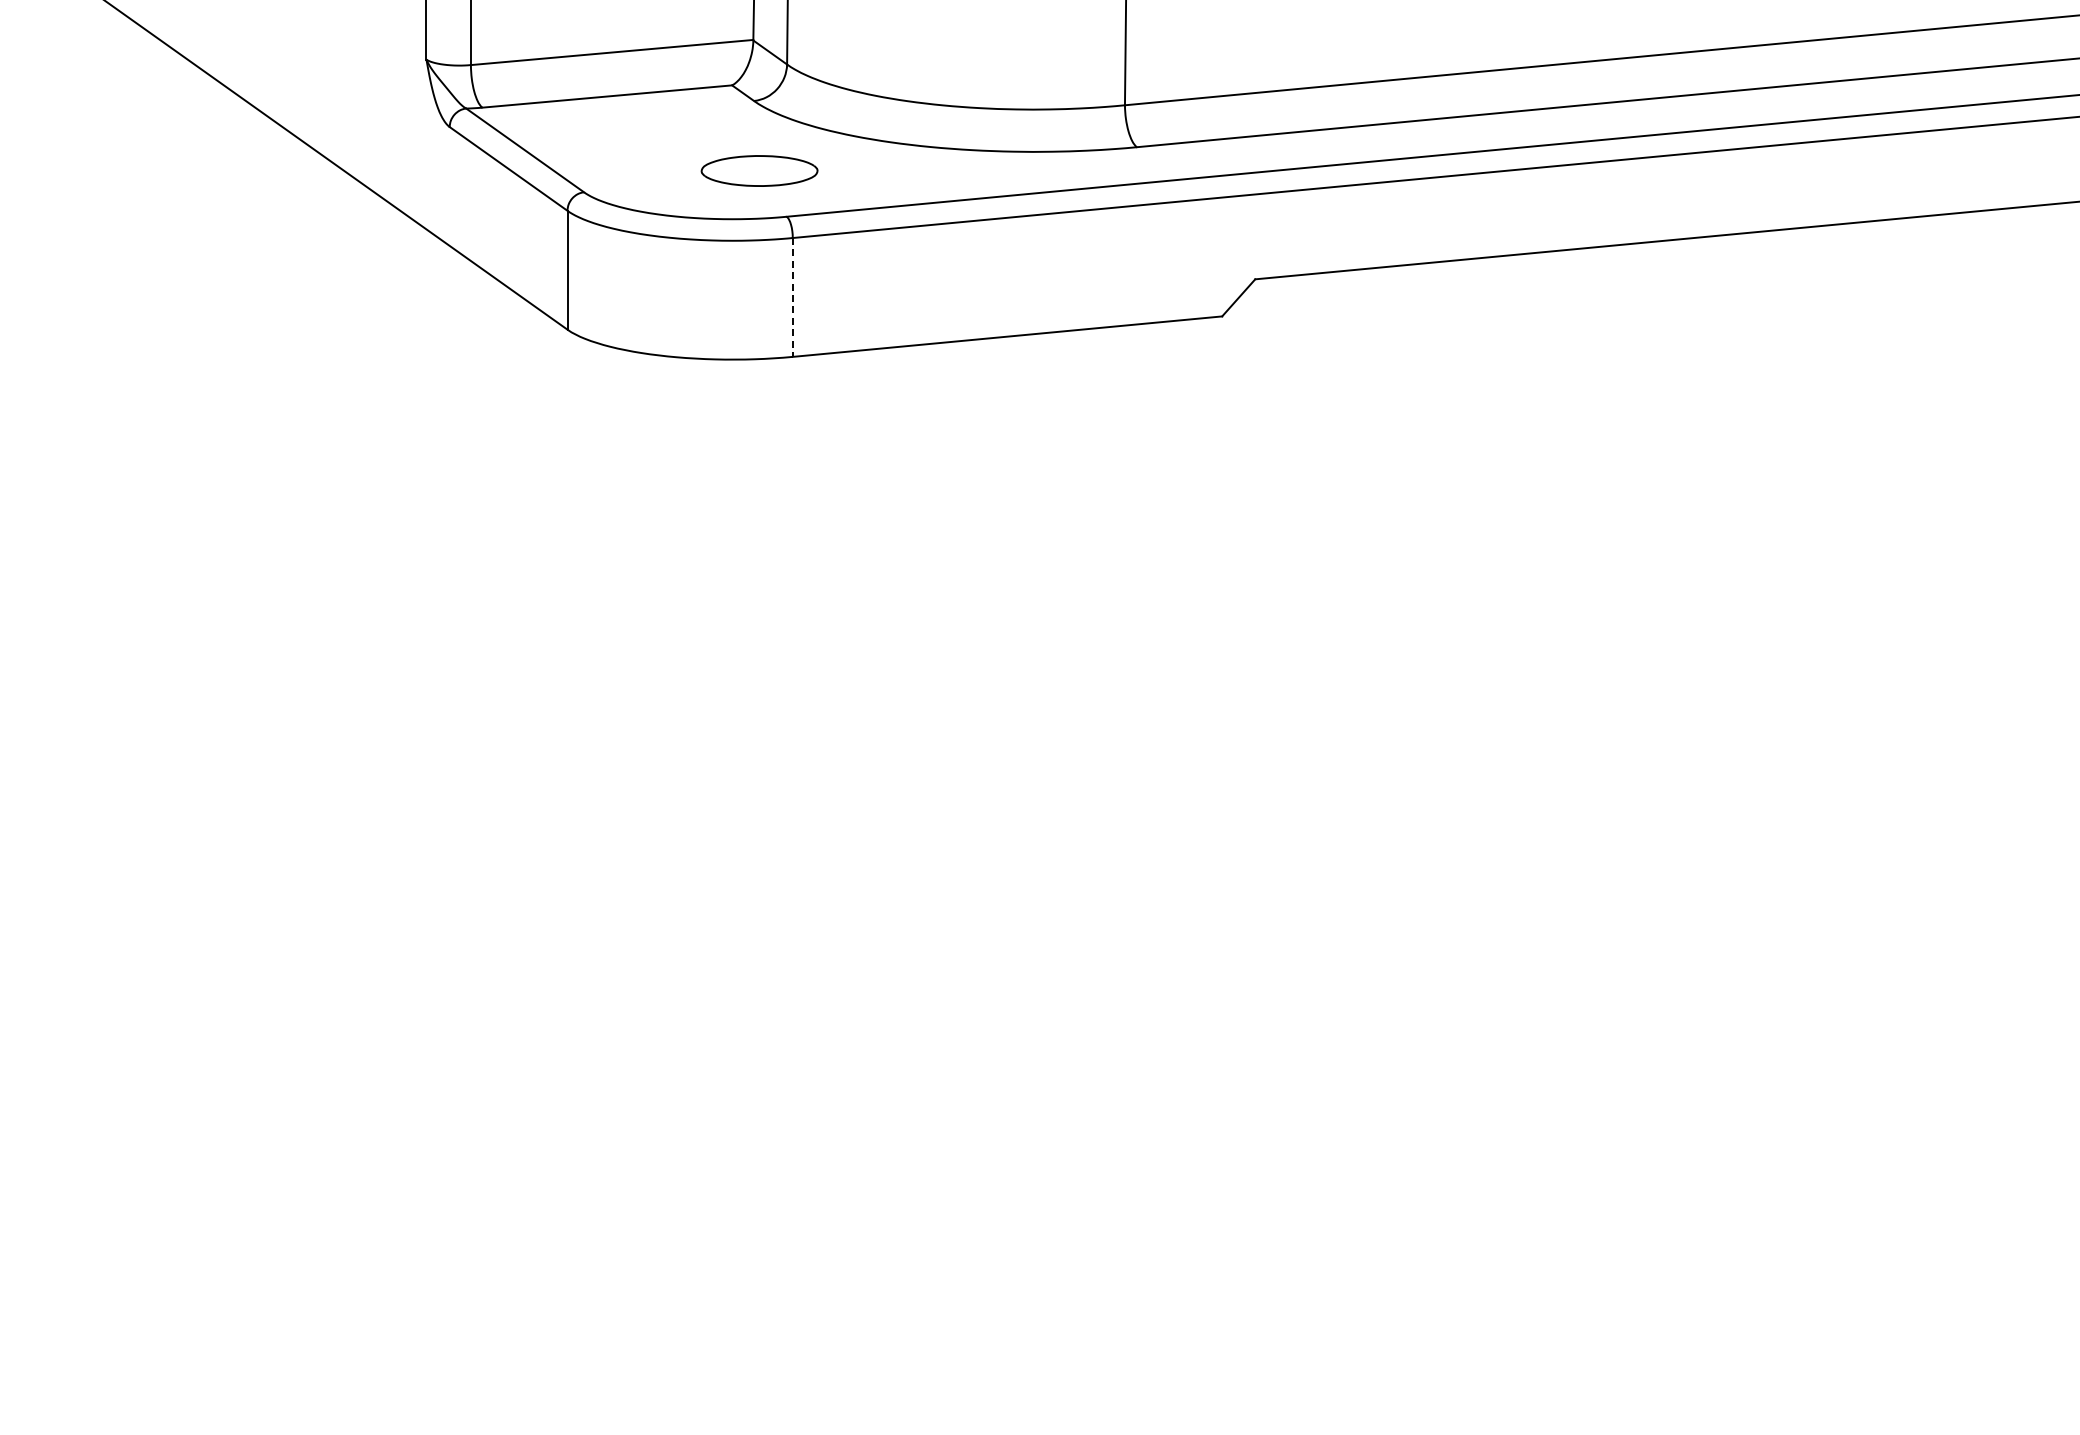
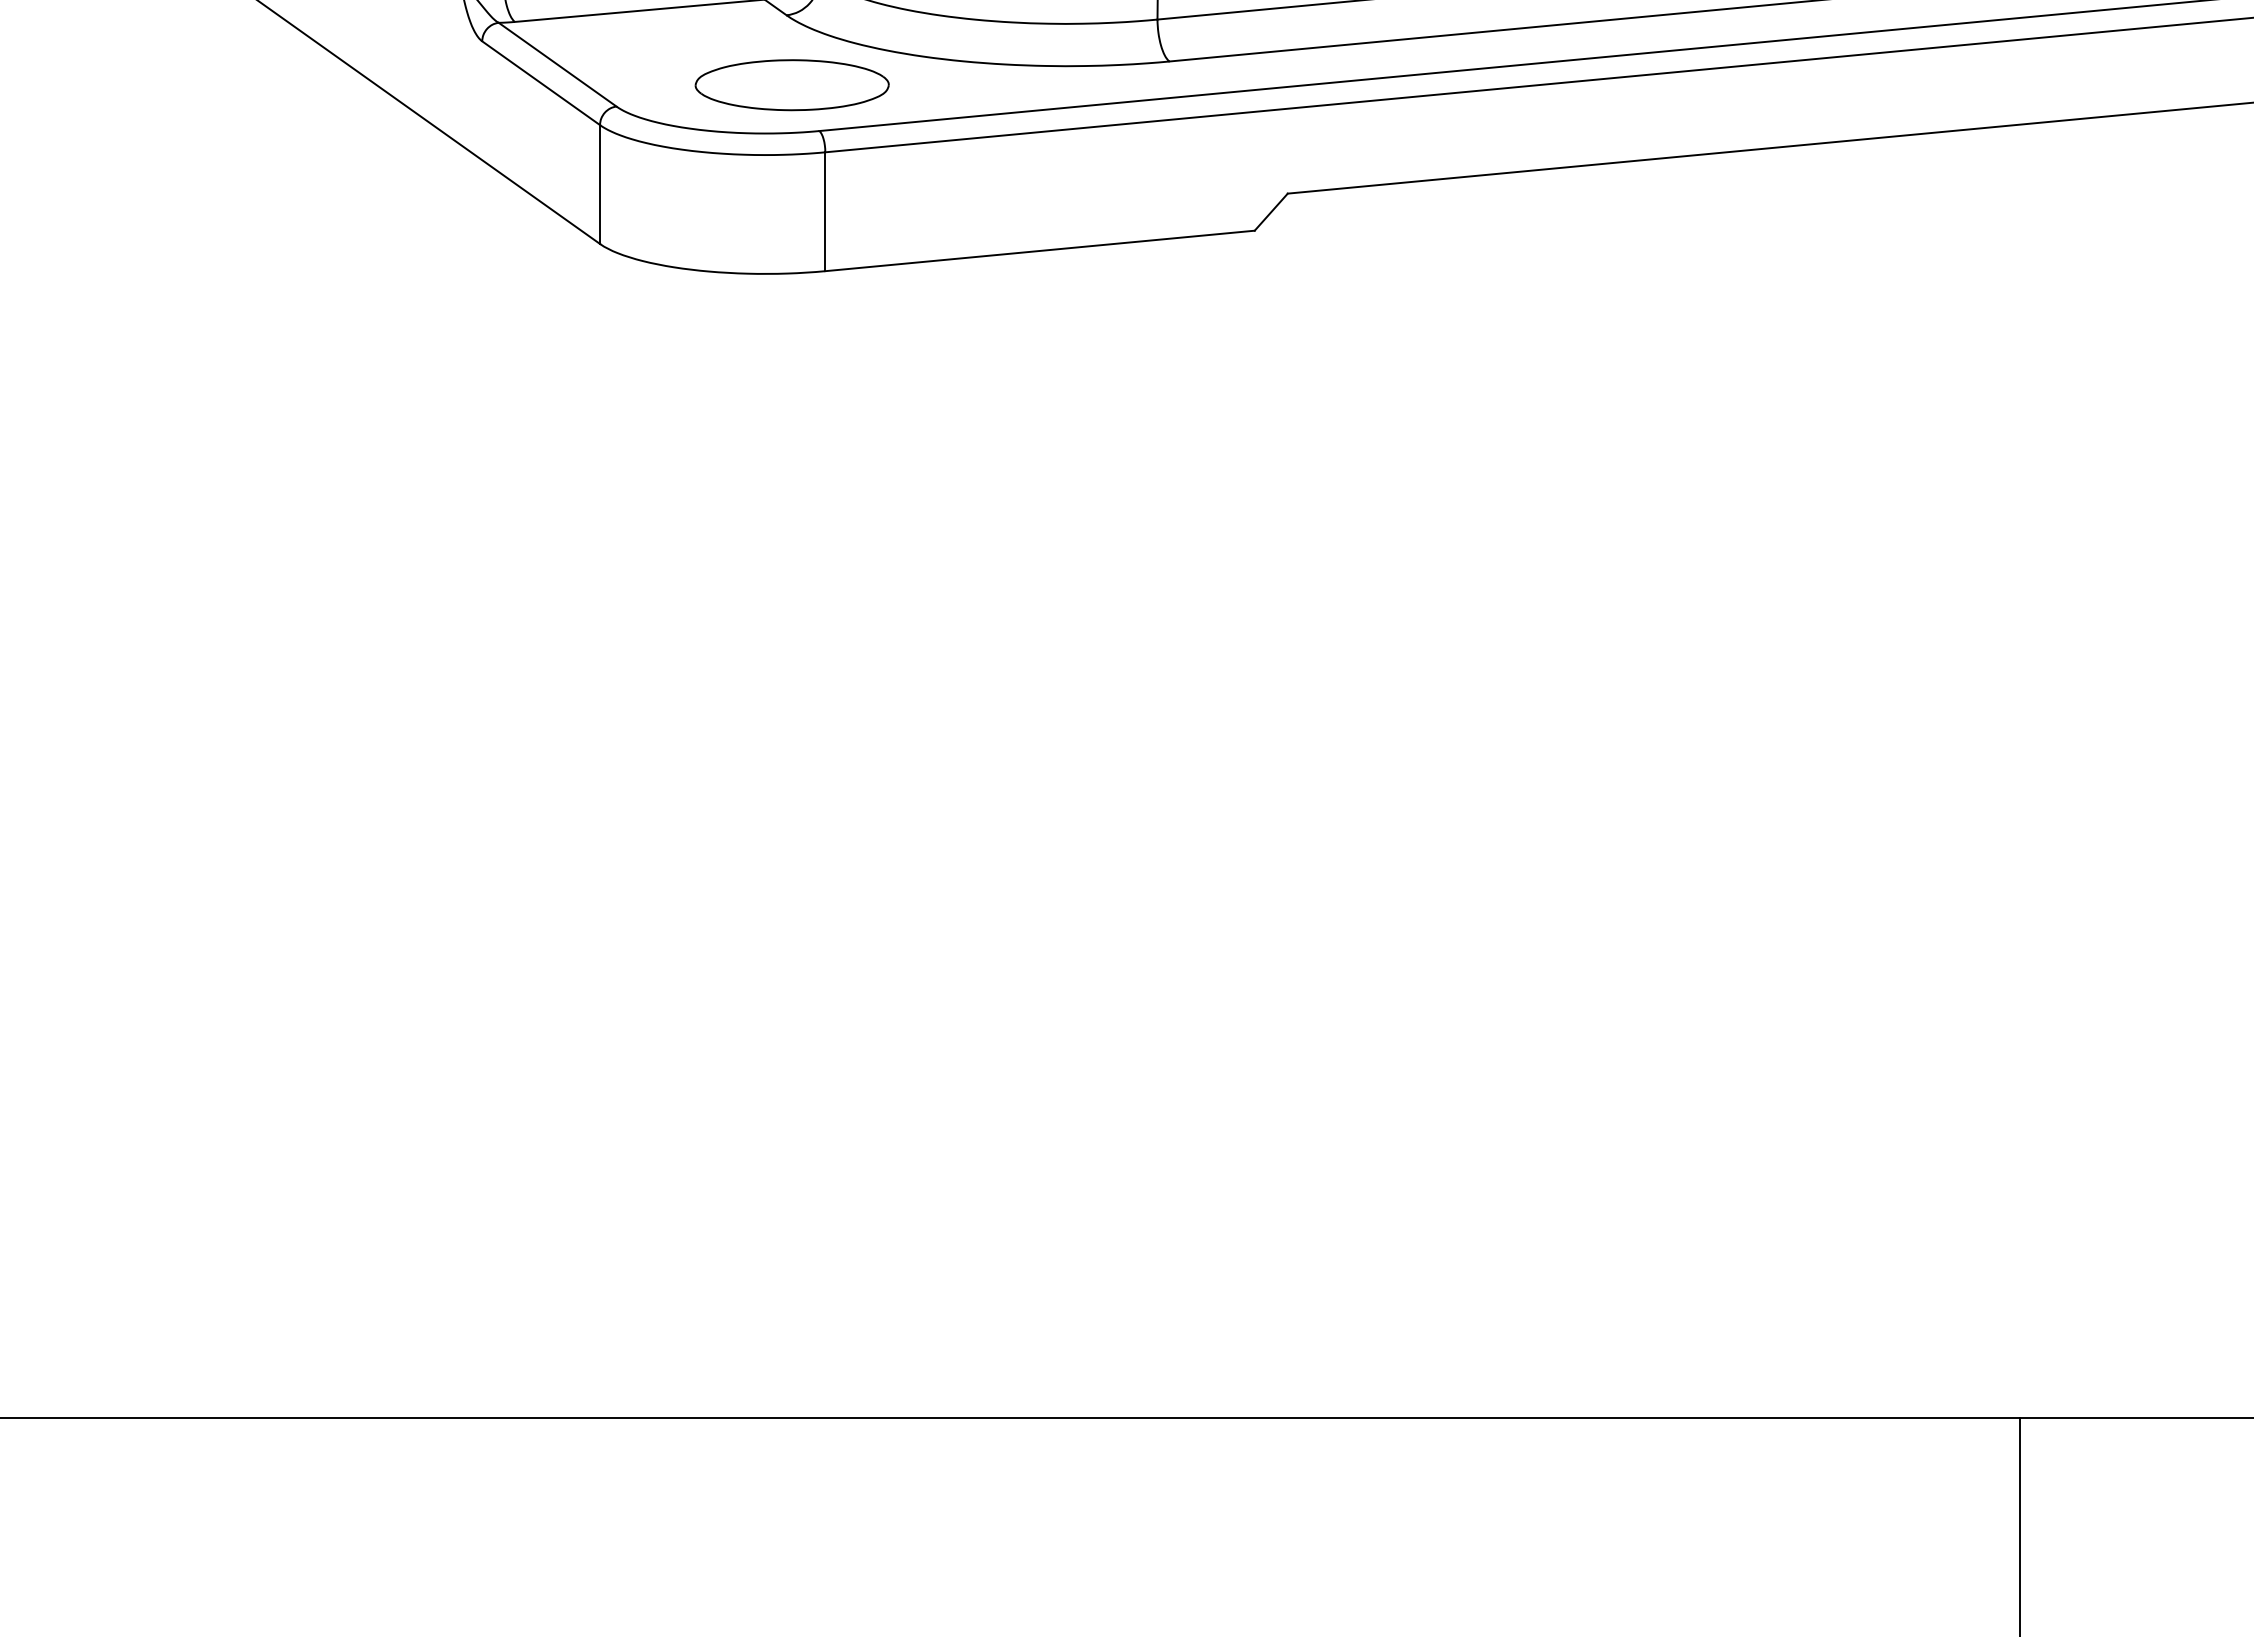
part: (758, 171) -> (791, 85), size x1.67
line: (792, 298) -> (825, 212), dashed -> solid

